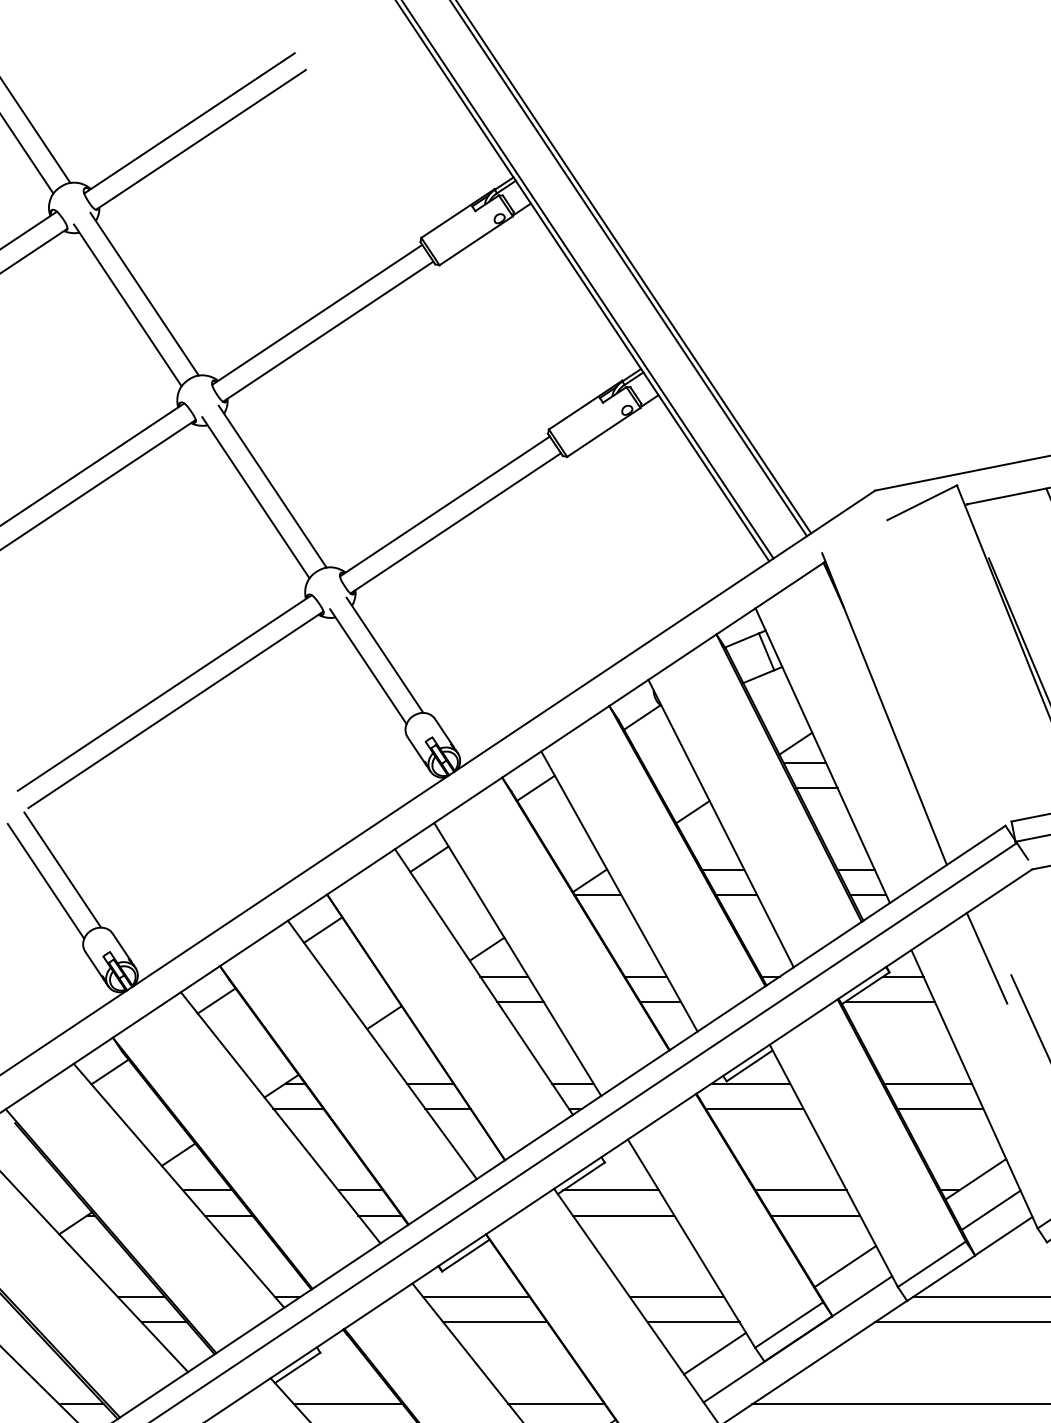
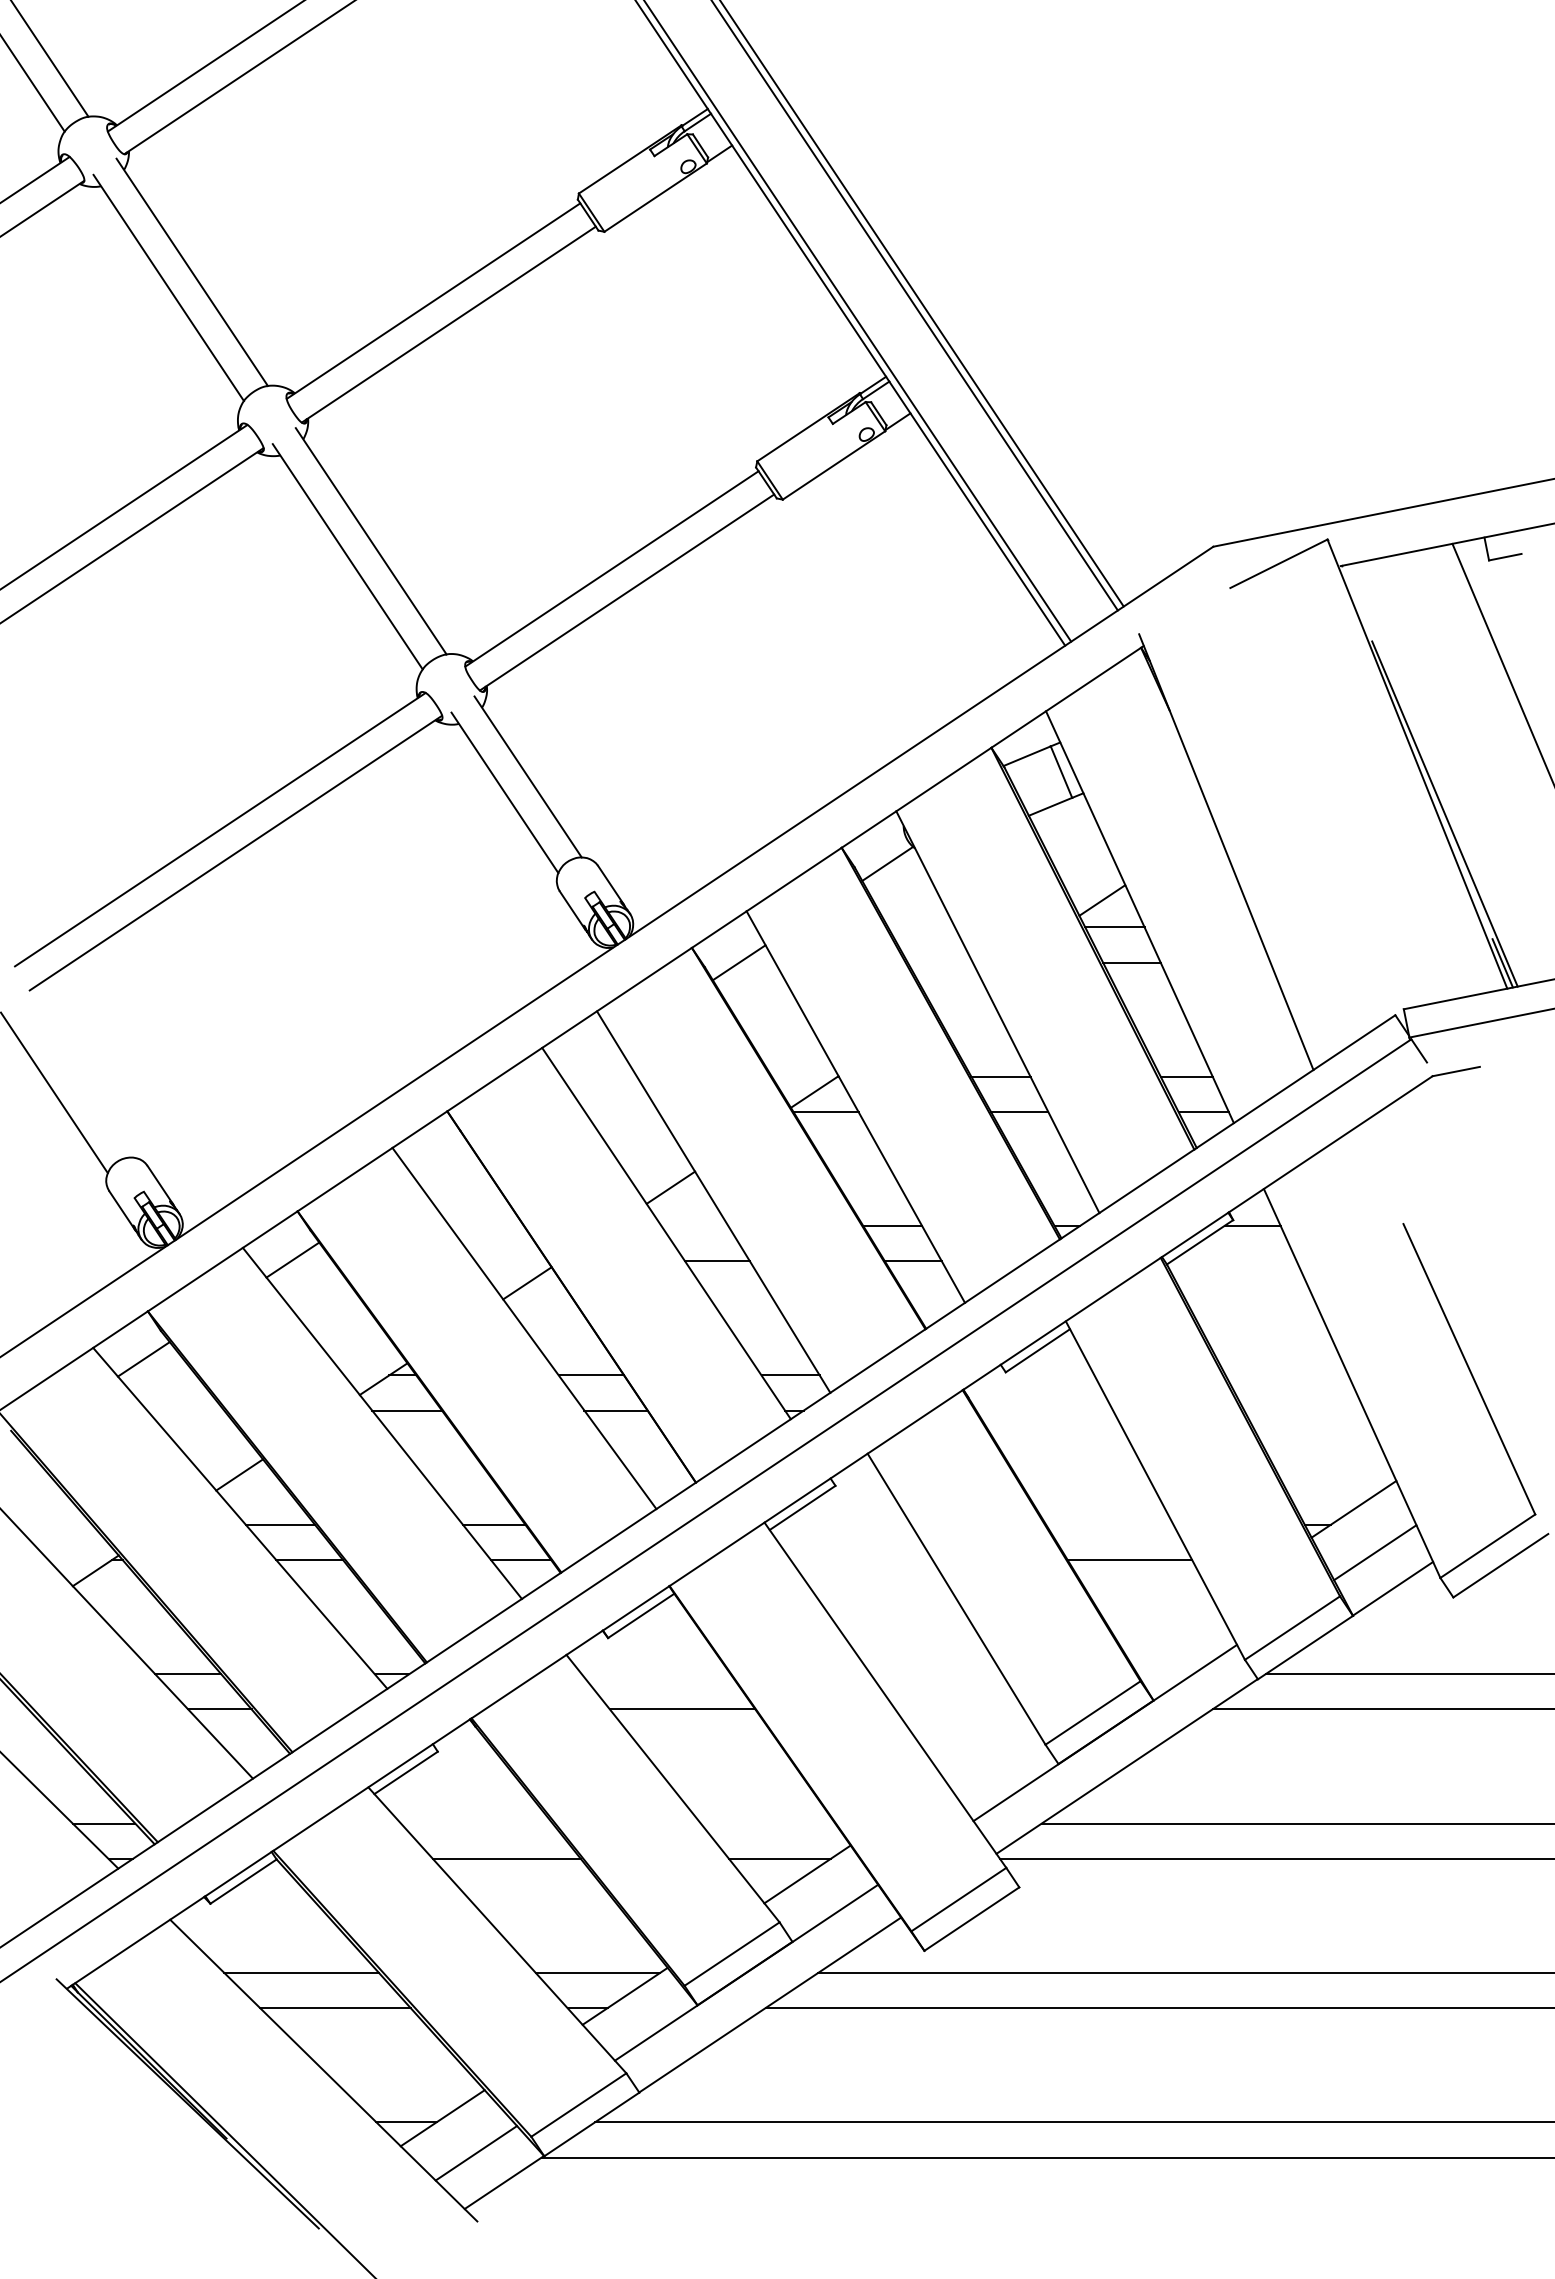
line: (692, 811) -> (958, 995), removed
line: (429, 858) -> (590, 1061), removed
line: (62, 869) -> (77, 1076), removed
line: (322, 929) -> (441, 1160), removed
line: (986, 958) -> (1369, 1200), removed
line: (504, 976) -> (694, 1226), removed
line: (889, 1002) -> (1233, 1261), removed
line: (750, 1083) -> (1039, 1375), removed
line: (927, 1083) -> (1286, 1375), removed
line: (754, 1108) -> (1044, 1410), removed
line: (940, 1108) -> (1304, 1410), removed
line: (611, 1190) -> (844, 1524), removed
line: (800, 1190) -> (1109, 1524), removed
line: (623, 1215) -> (861, 1560), removed
line: (845, 1266) -> (1171, 1631), removed
line: (476, 1297) -> (655, 1674), removed
line: (677, 1297) -> (936, 1674), removed
line: (693, 1322) -> (959, 1709), removed
line: (715, 1353) -> (989, 1752), removed
line: (348, 1404) -> (476, 1823), removed
line: (556, 1404) -> (767, 1823), removed

